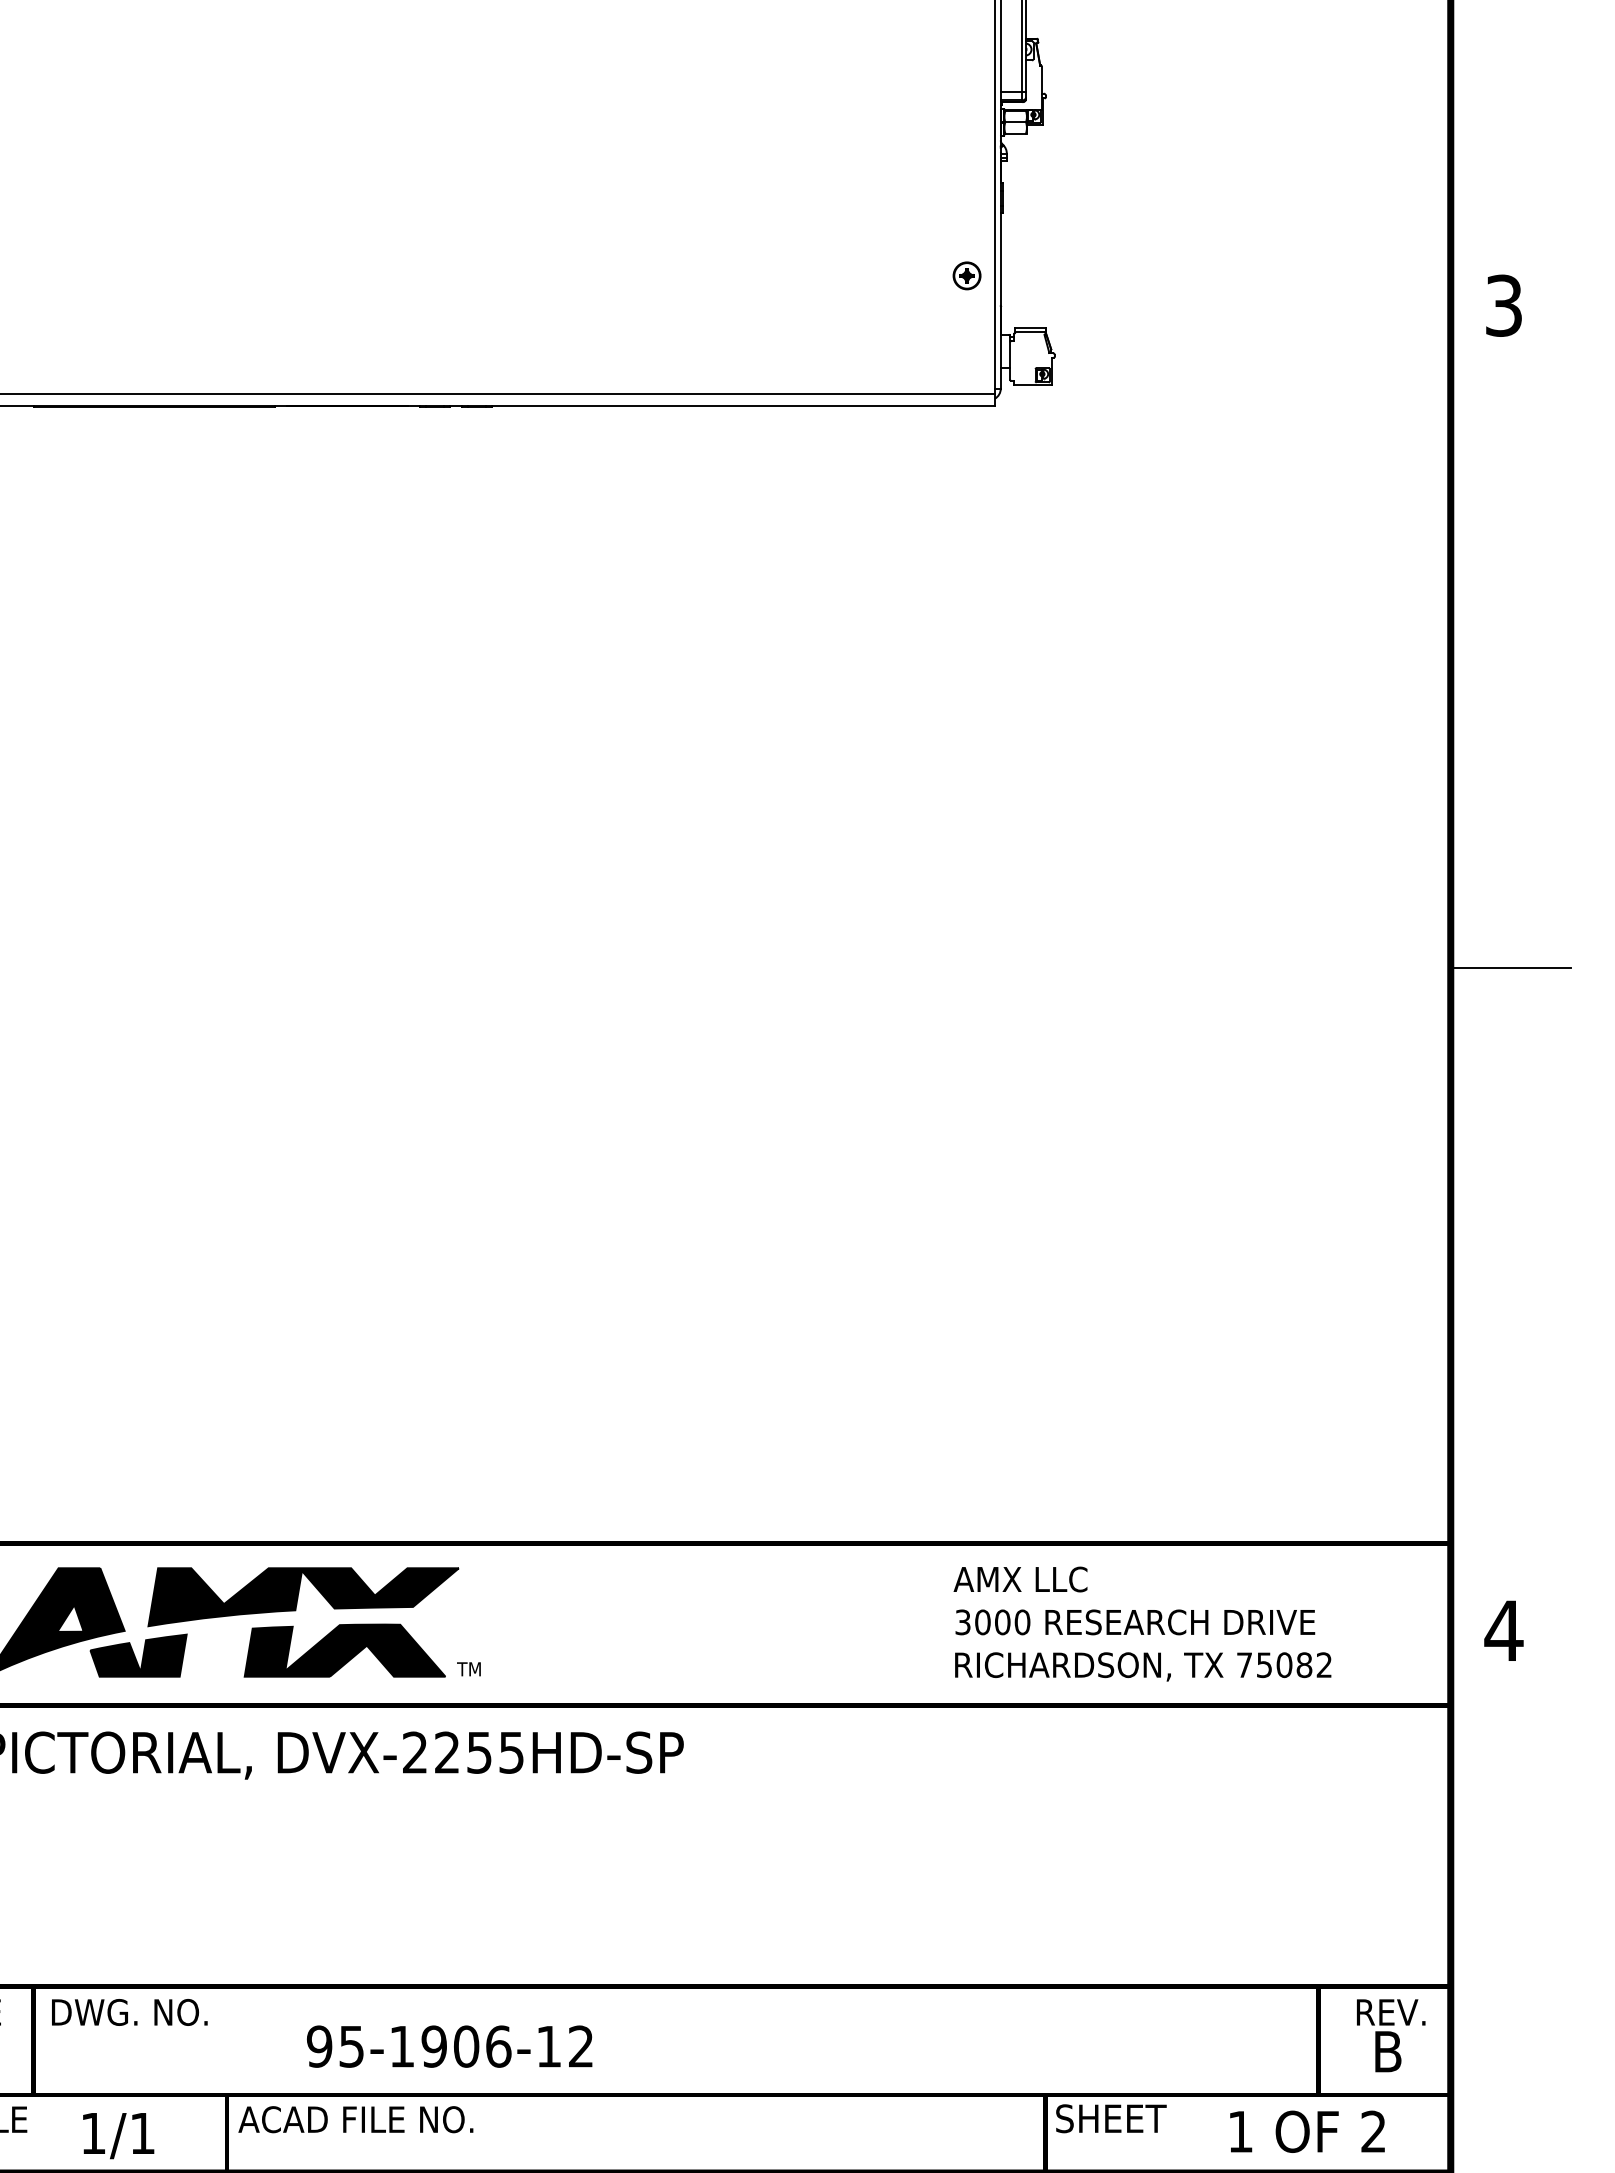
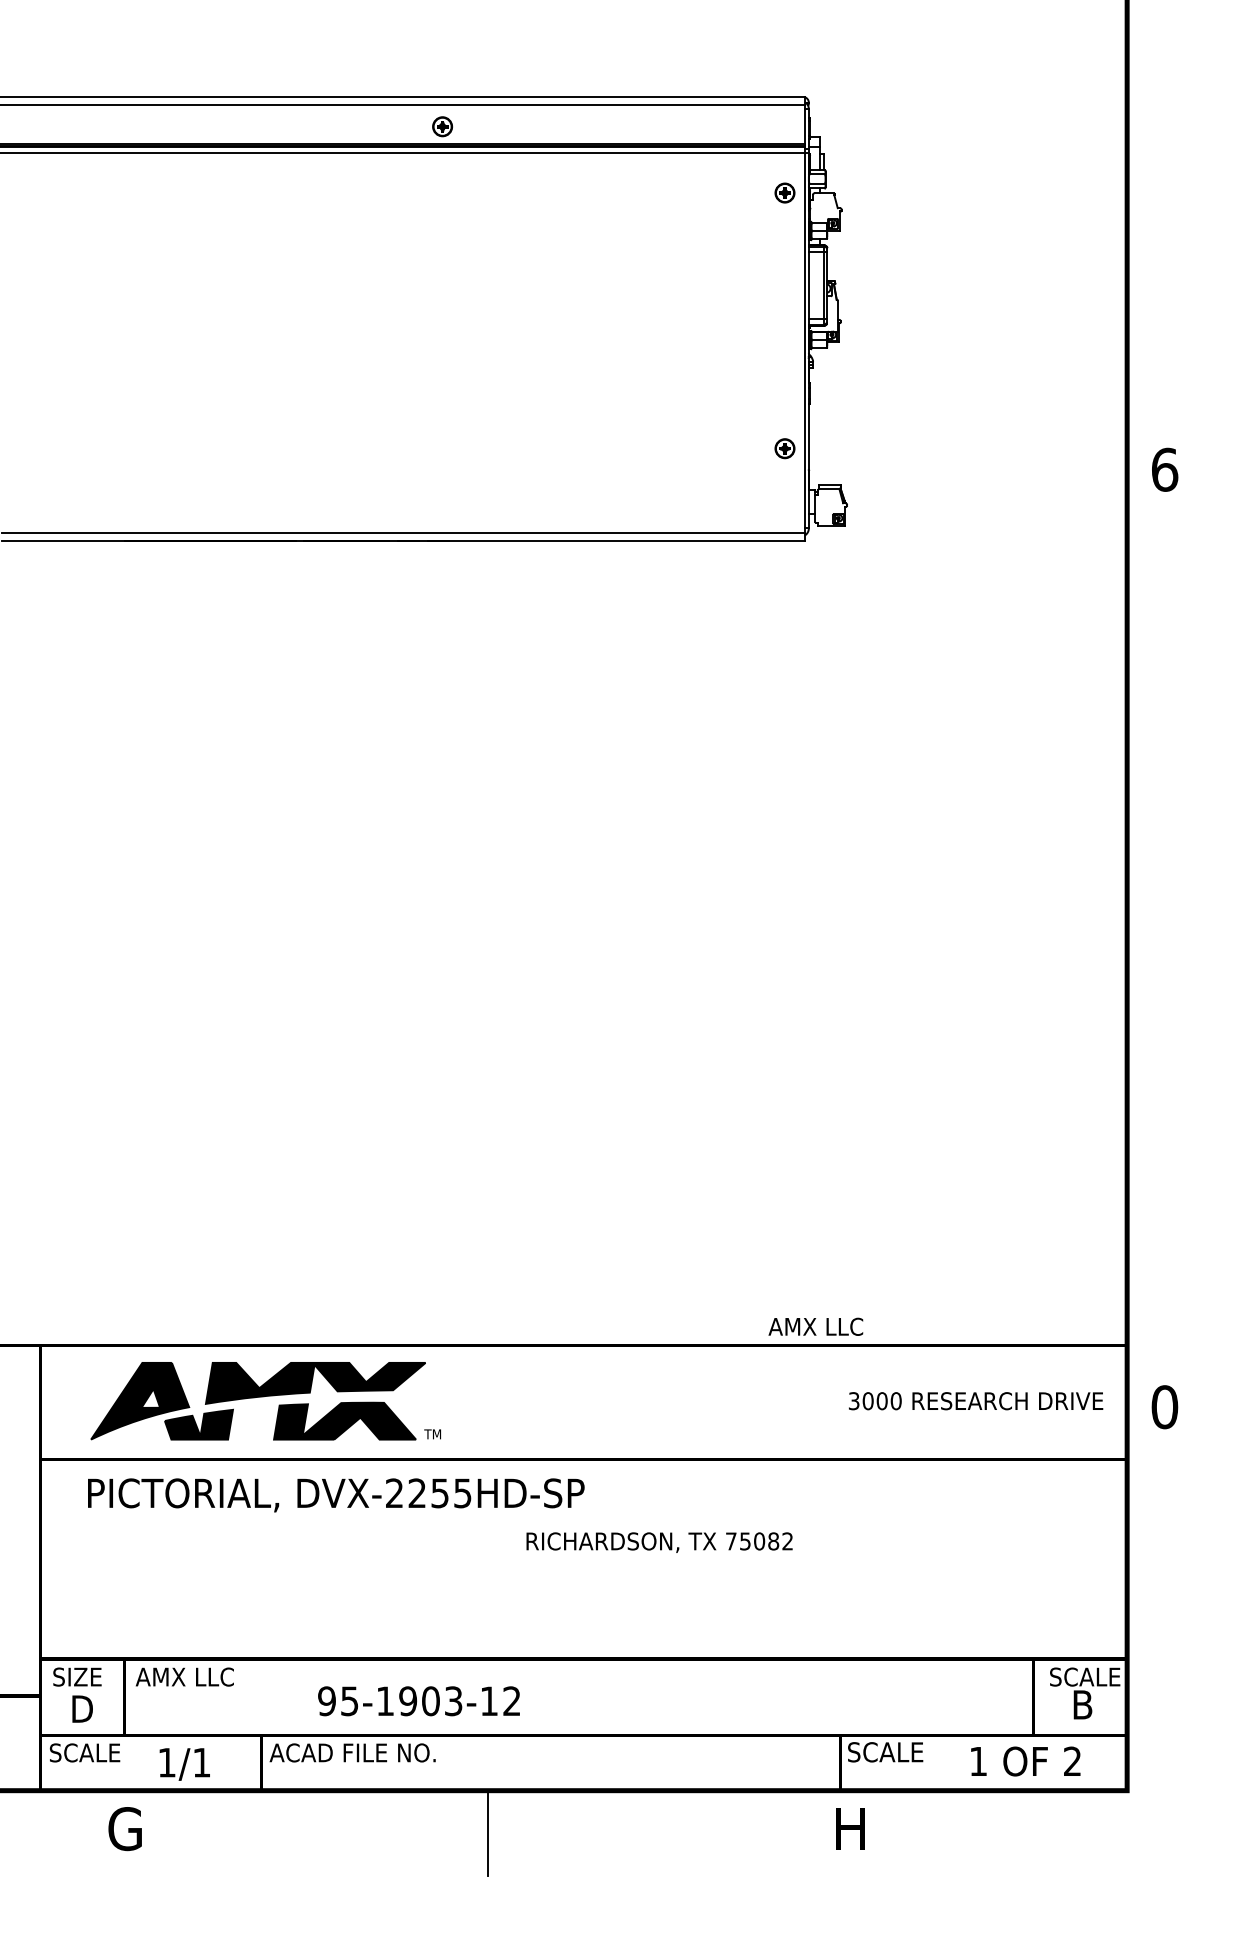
text: (1504, 305) -> (1165, 469), 3 -> 6
line: (1510, 968) -> (1169, 938), removed
text: (1020, 1579) -> (815, 1326), moved
text: (1136, 1622) -> (976, 1401), moved
text: (1503, 1631) -> (1164, 1407), 4 -> 0
text: (1143, 1666) -> (659, 1542), moved
text: (128, 2011) -> (191, 1676), DWG. NO. -> AMX LLC
text: (1391, 2011) -> (1085, 1676), REV. -> SCALE
text: (498, 2046) -> (453, 1701), 95-1906-12 -> 95-1903-12
text: (1121, 2119) -> (894, 1752), SHEET -> SCALE

